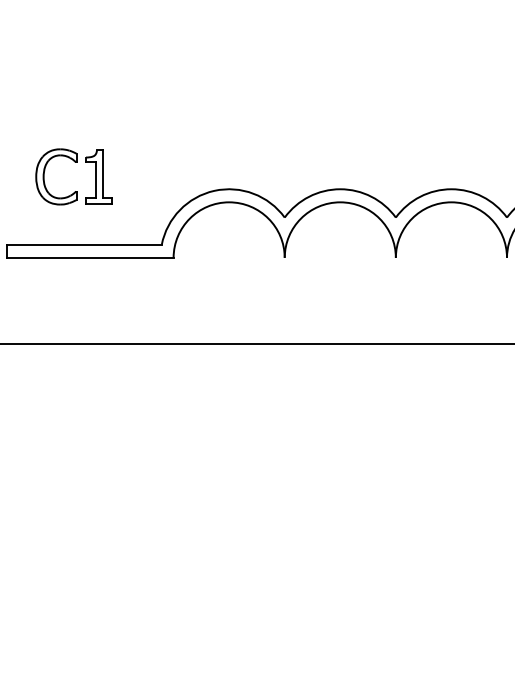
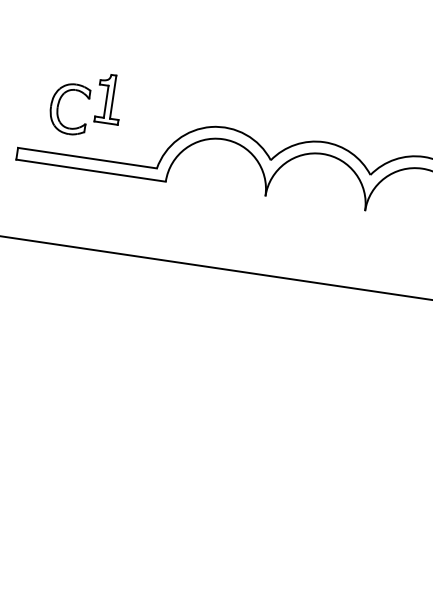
part: (44, 176) -> (58, 106), moved

